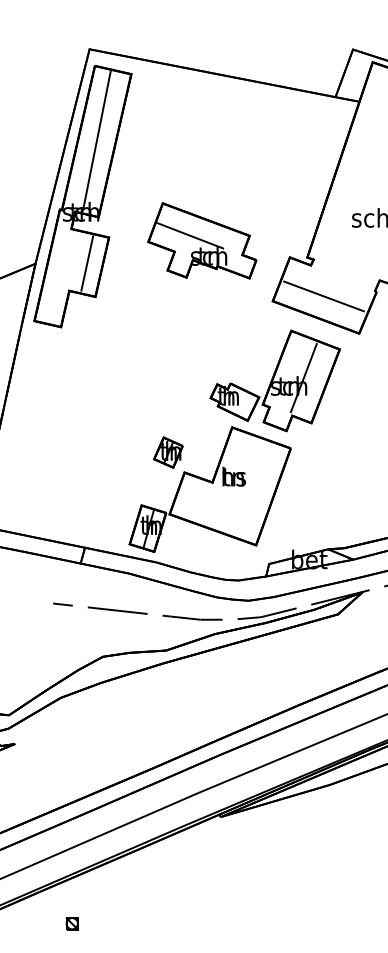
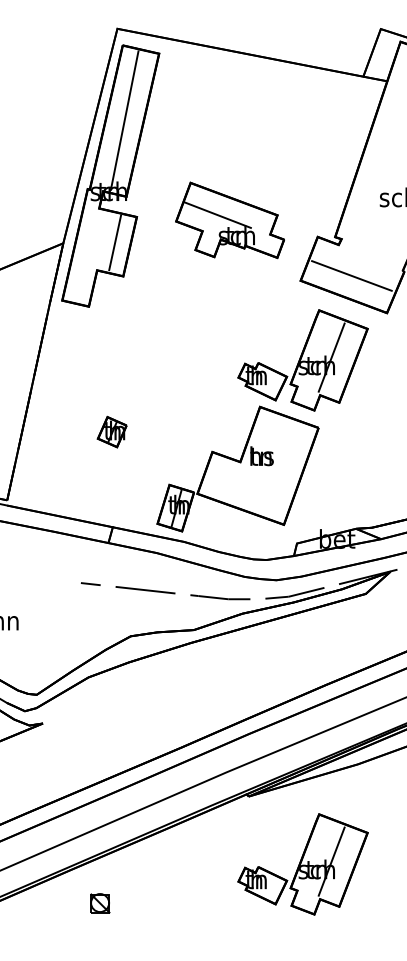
part: (167, 451) -> (111, 431), moved
part: (274, 884) -> (302, 864), added
part: (71, 923) -> (99, 903), size x1.6

